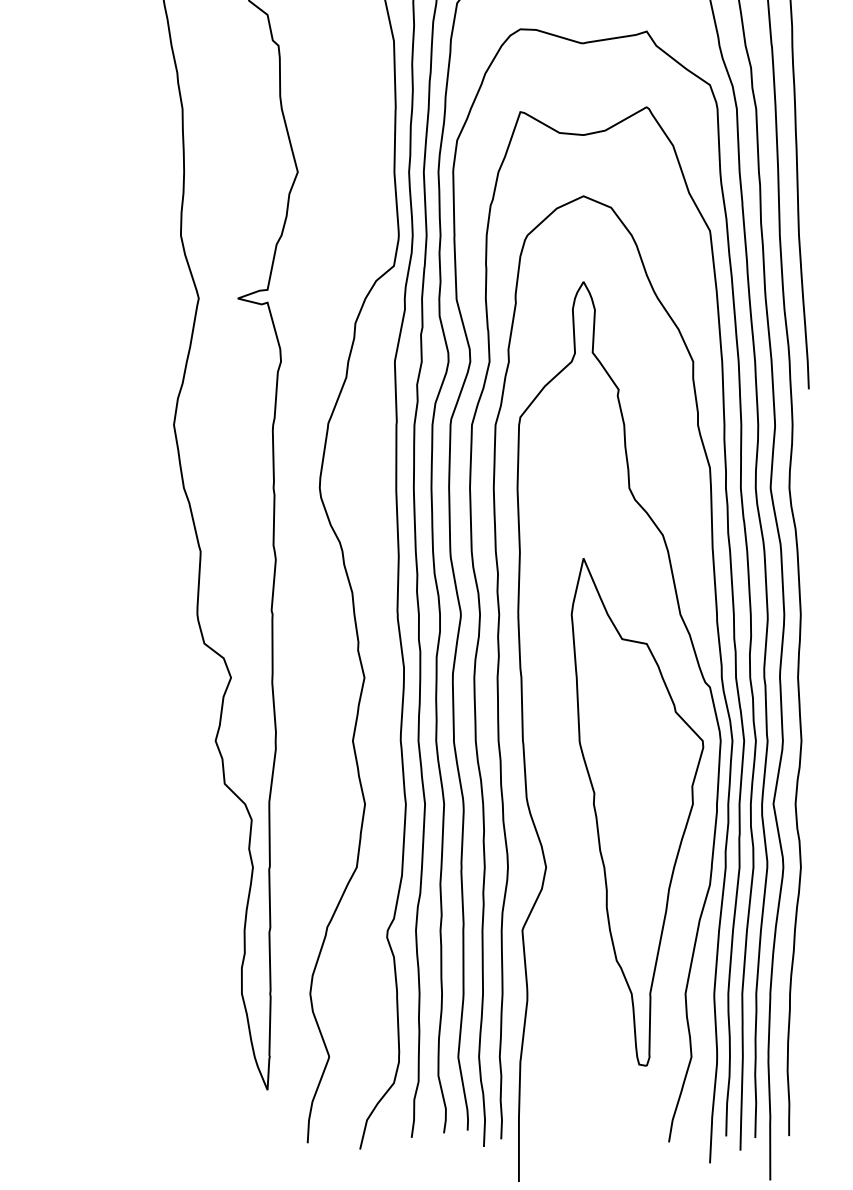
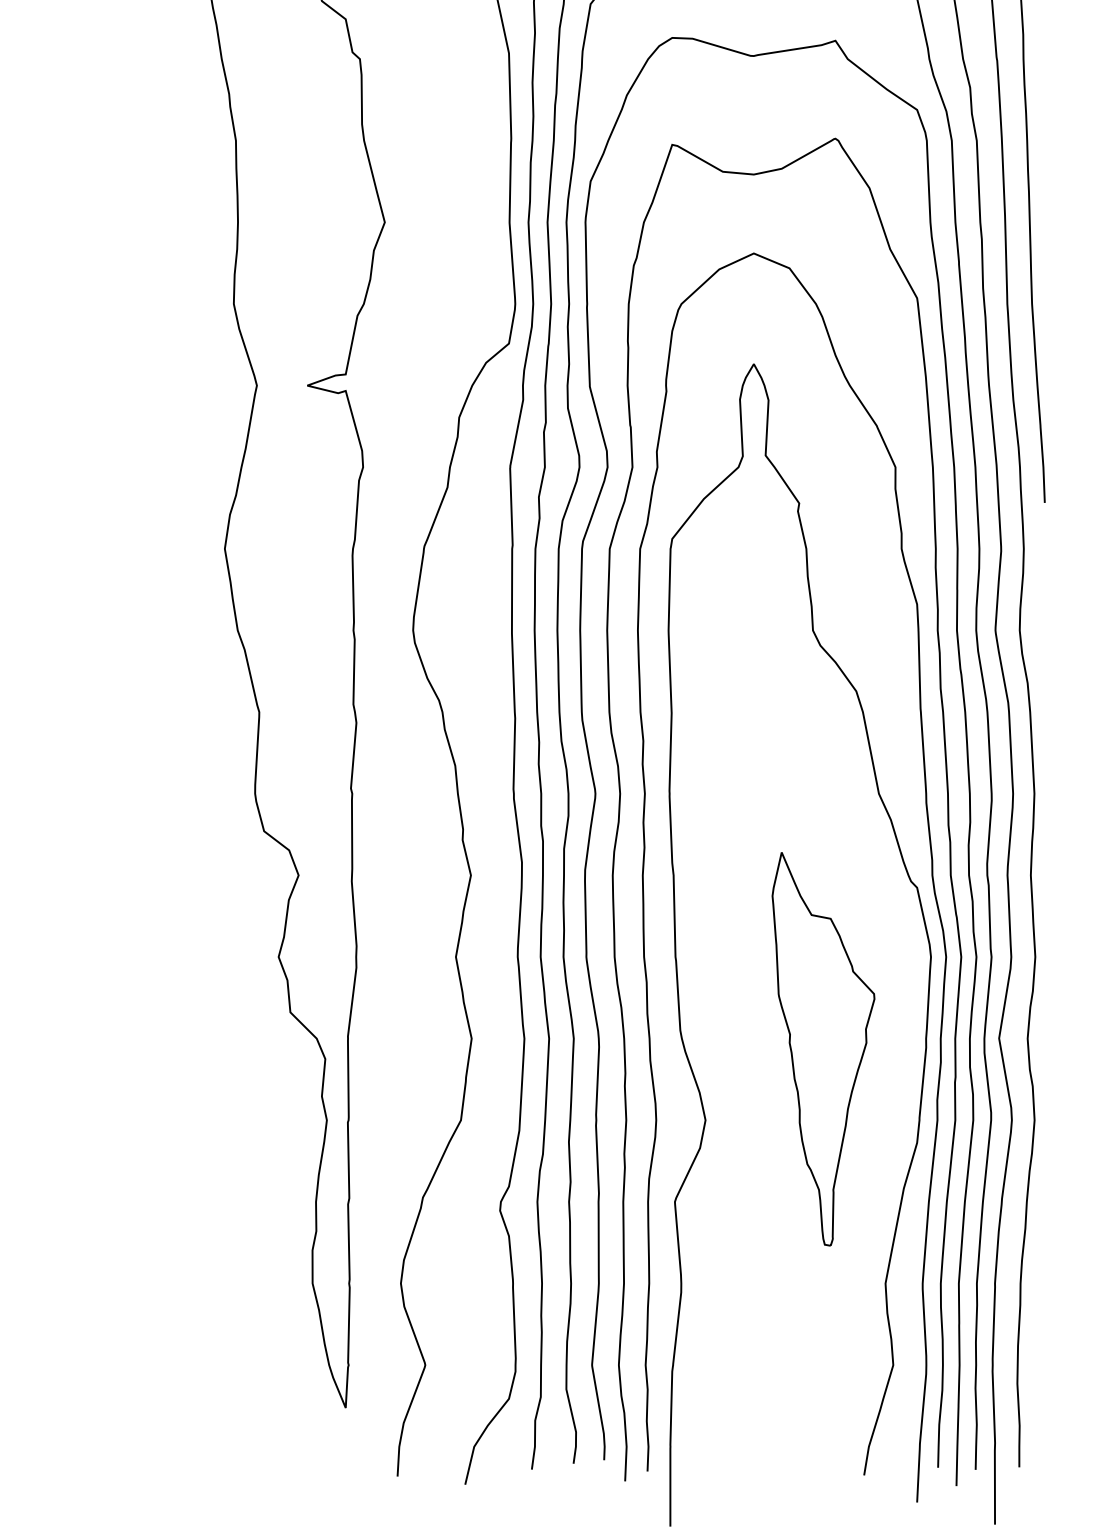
part: (637, 812) -> (823, 1049), size x0.6

